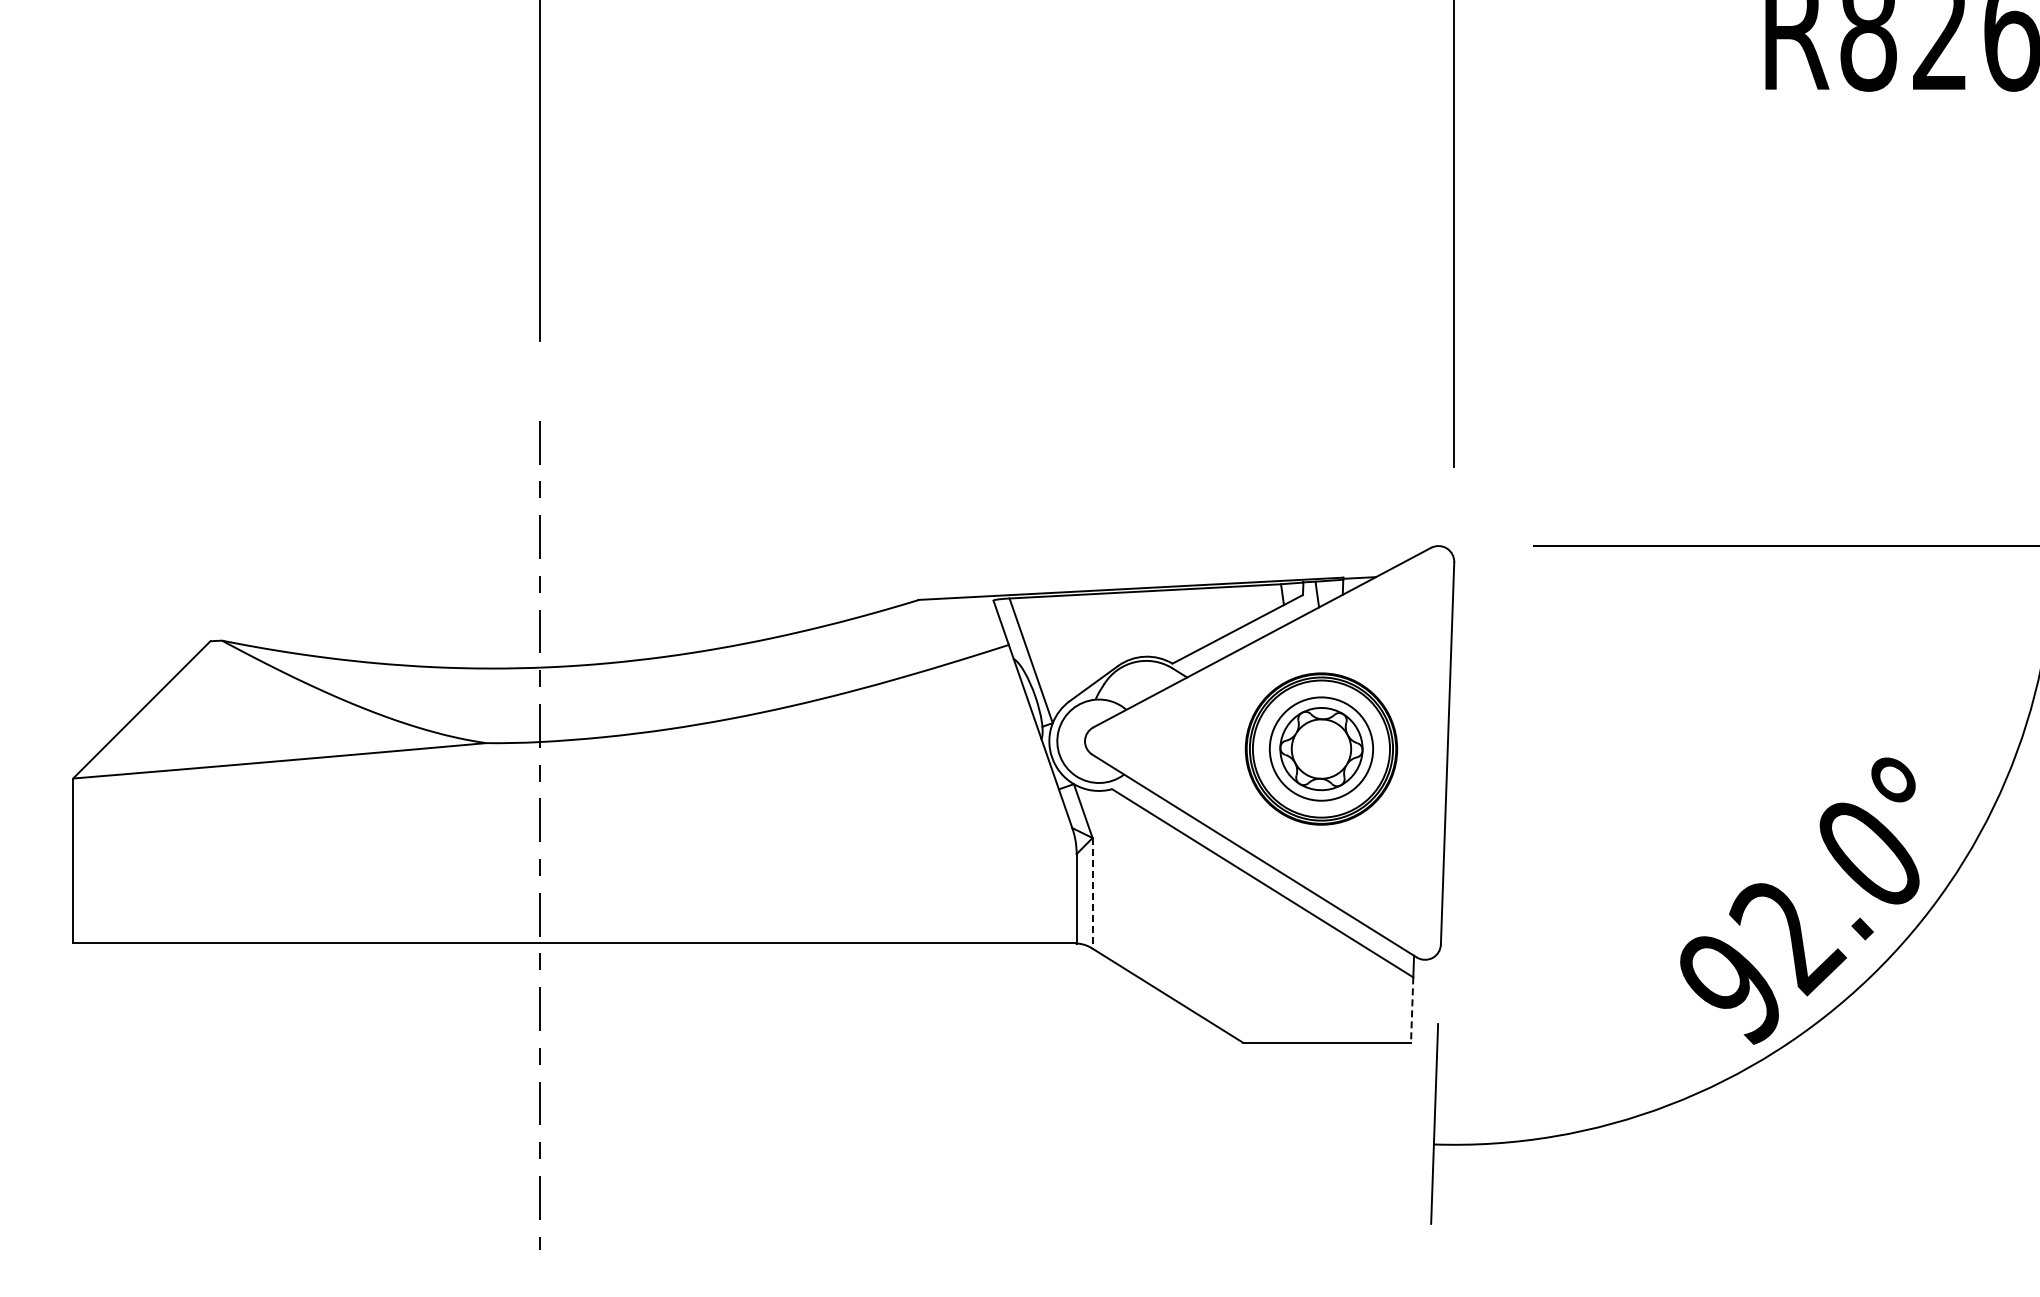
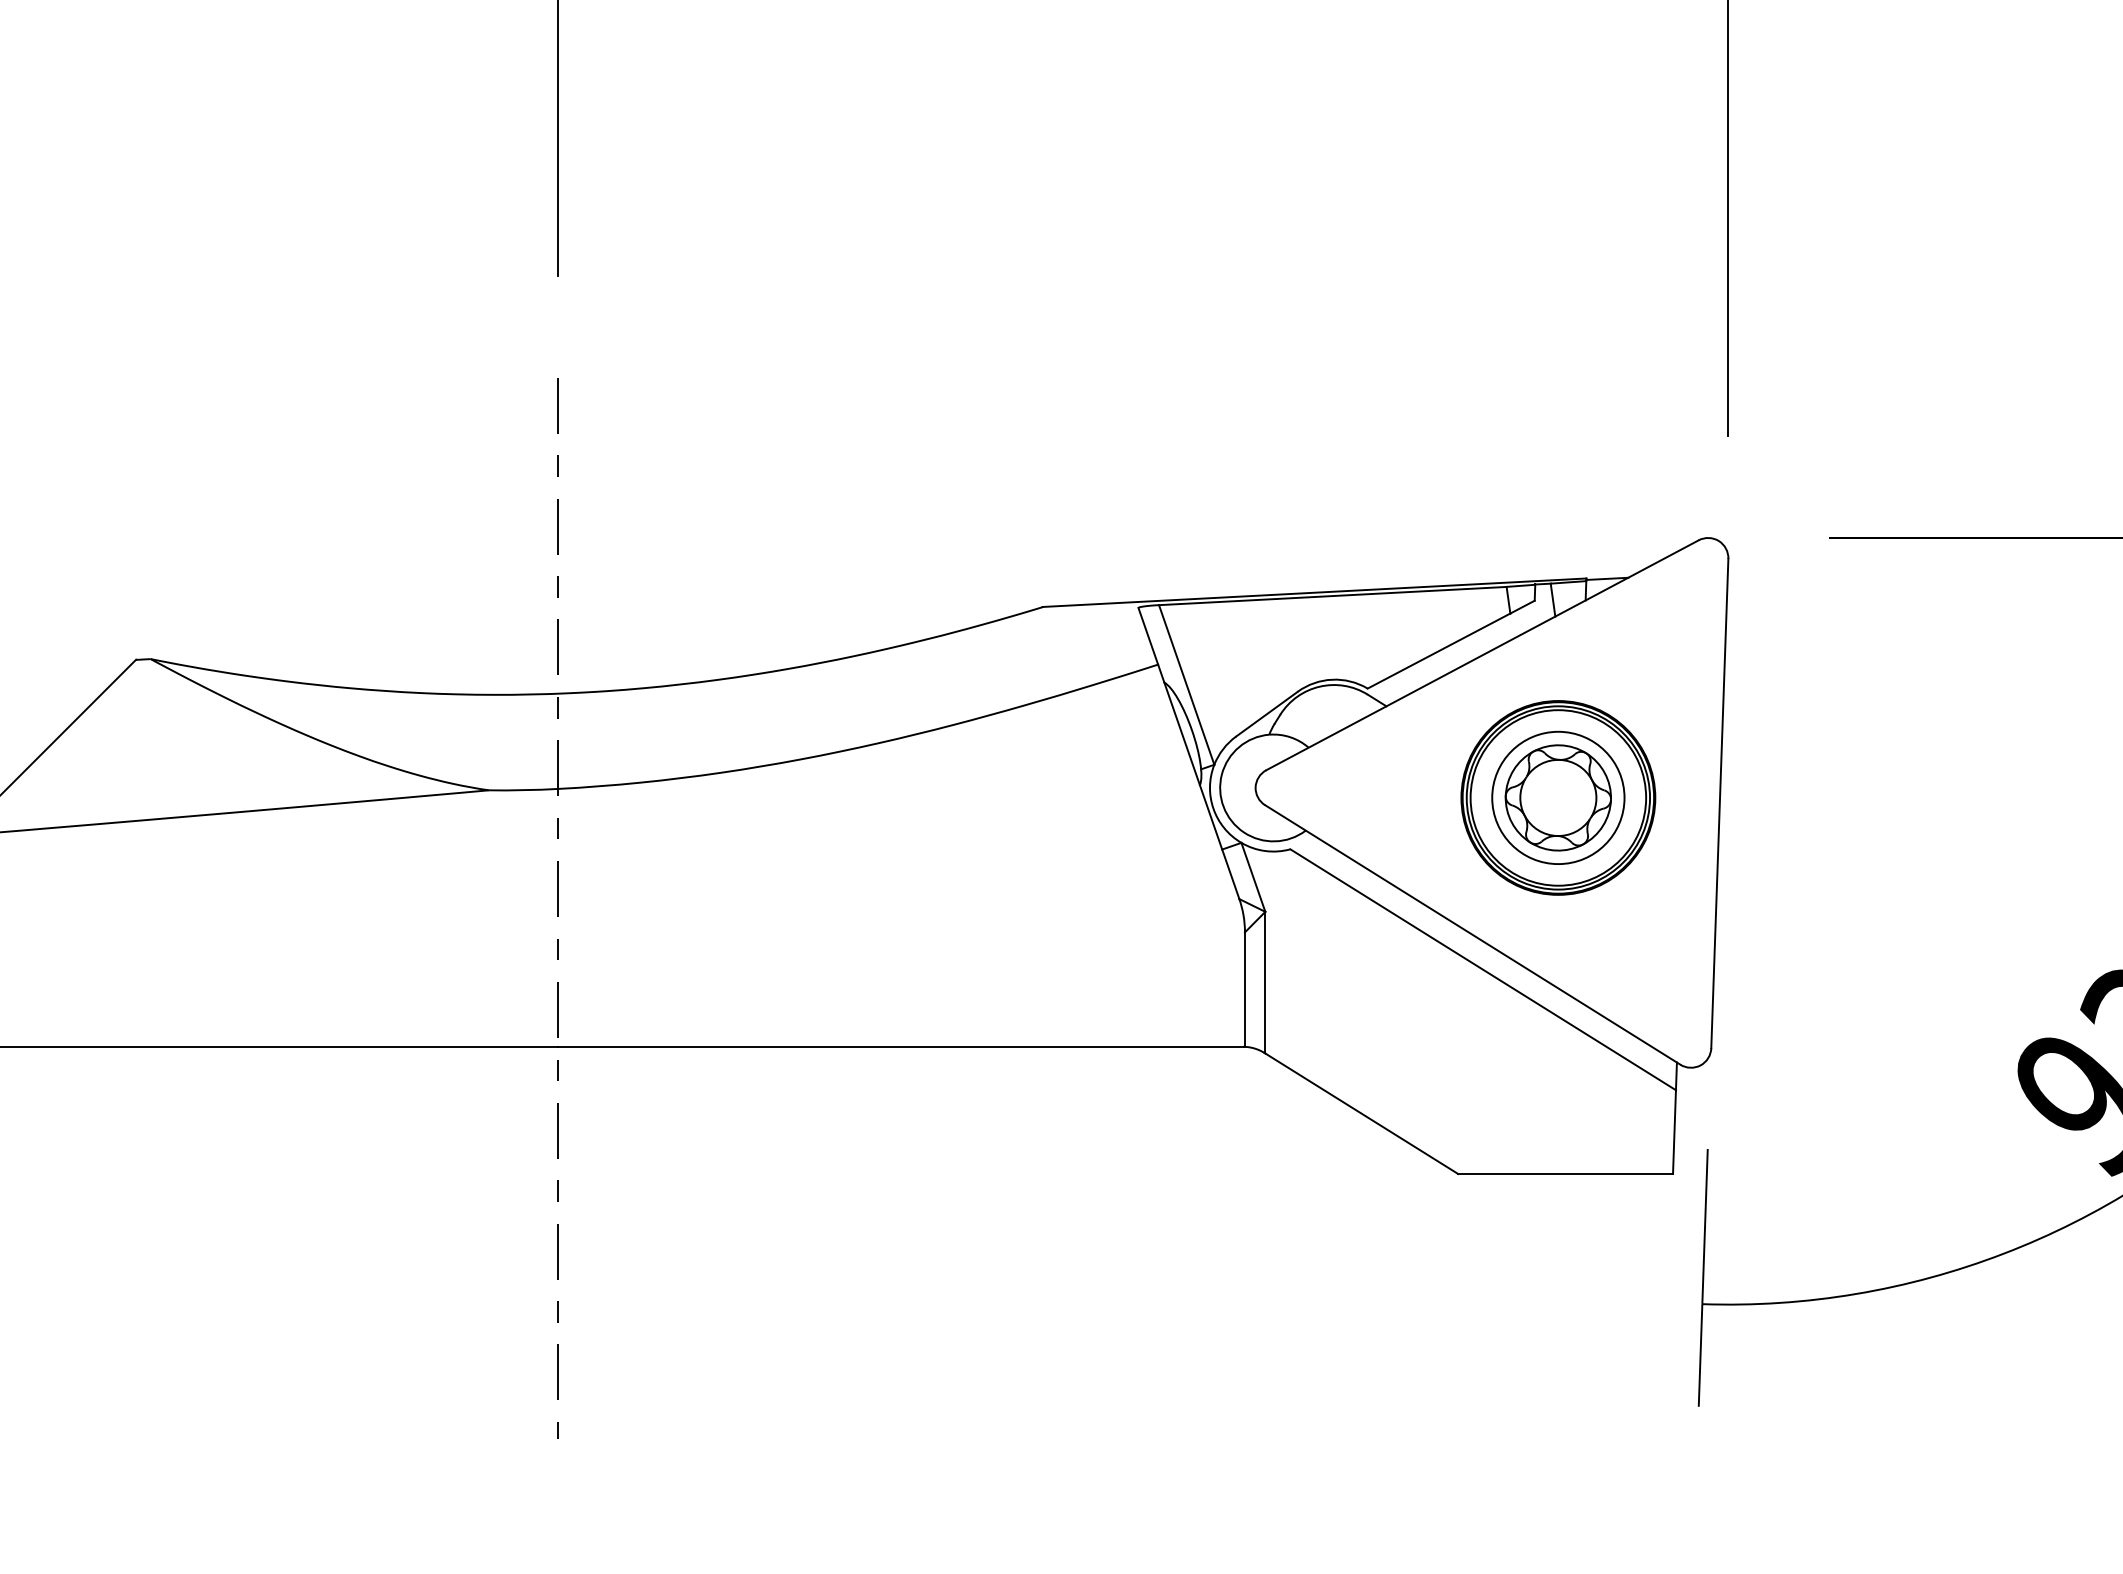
line: (1092, 893) -> (1265, 982), dashed -> solid
line: (1412, 1010) -> (1674, 1132), dashed -> solid

